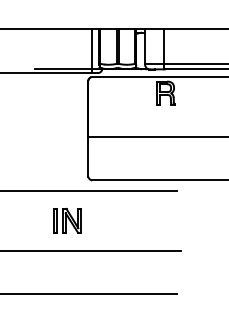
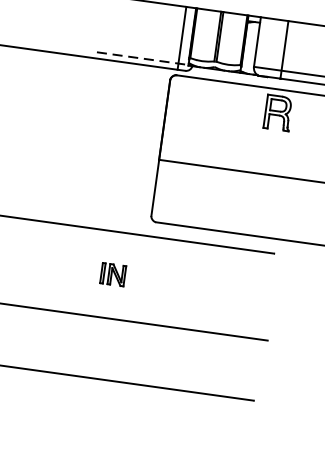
line: (67, 68) -> (143, 58), solid -> dashed
part: (67, 220) -> (113, 274), size x0.6

